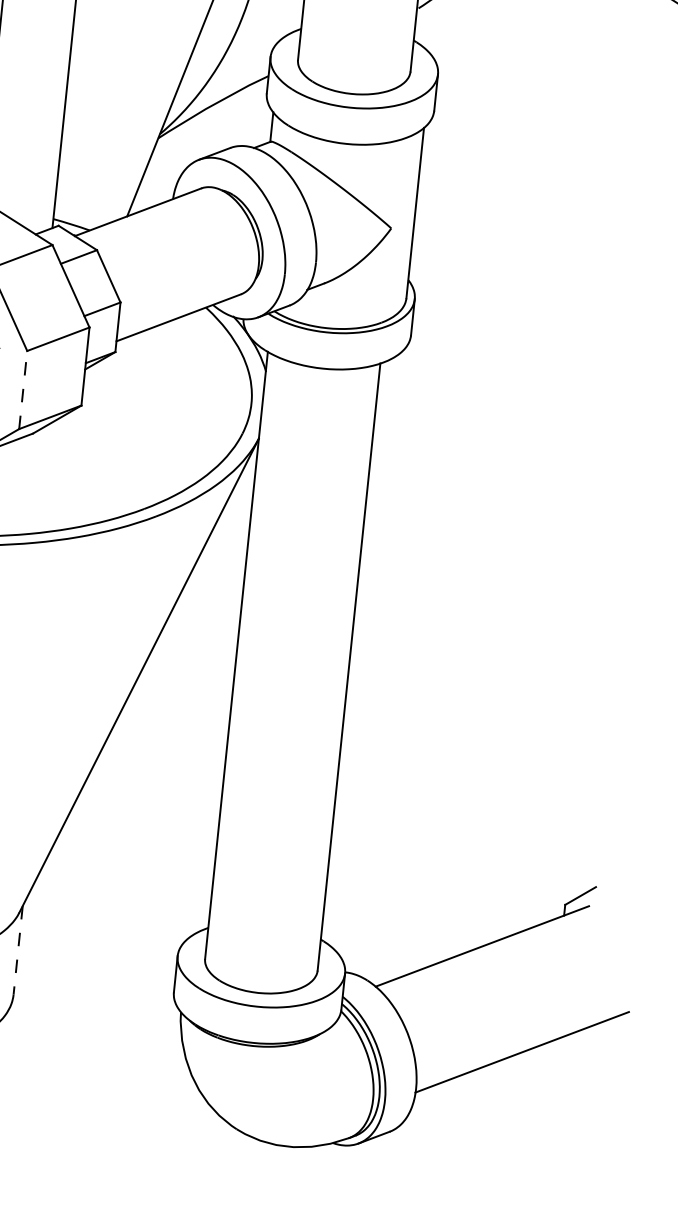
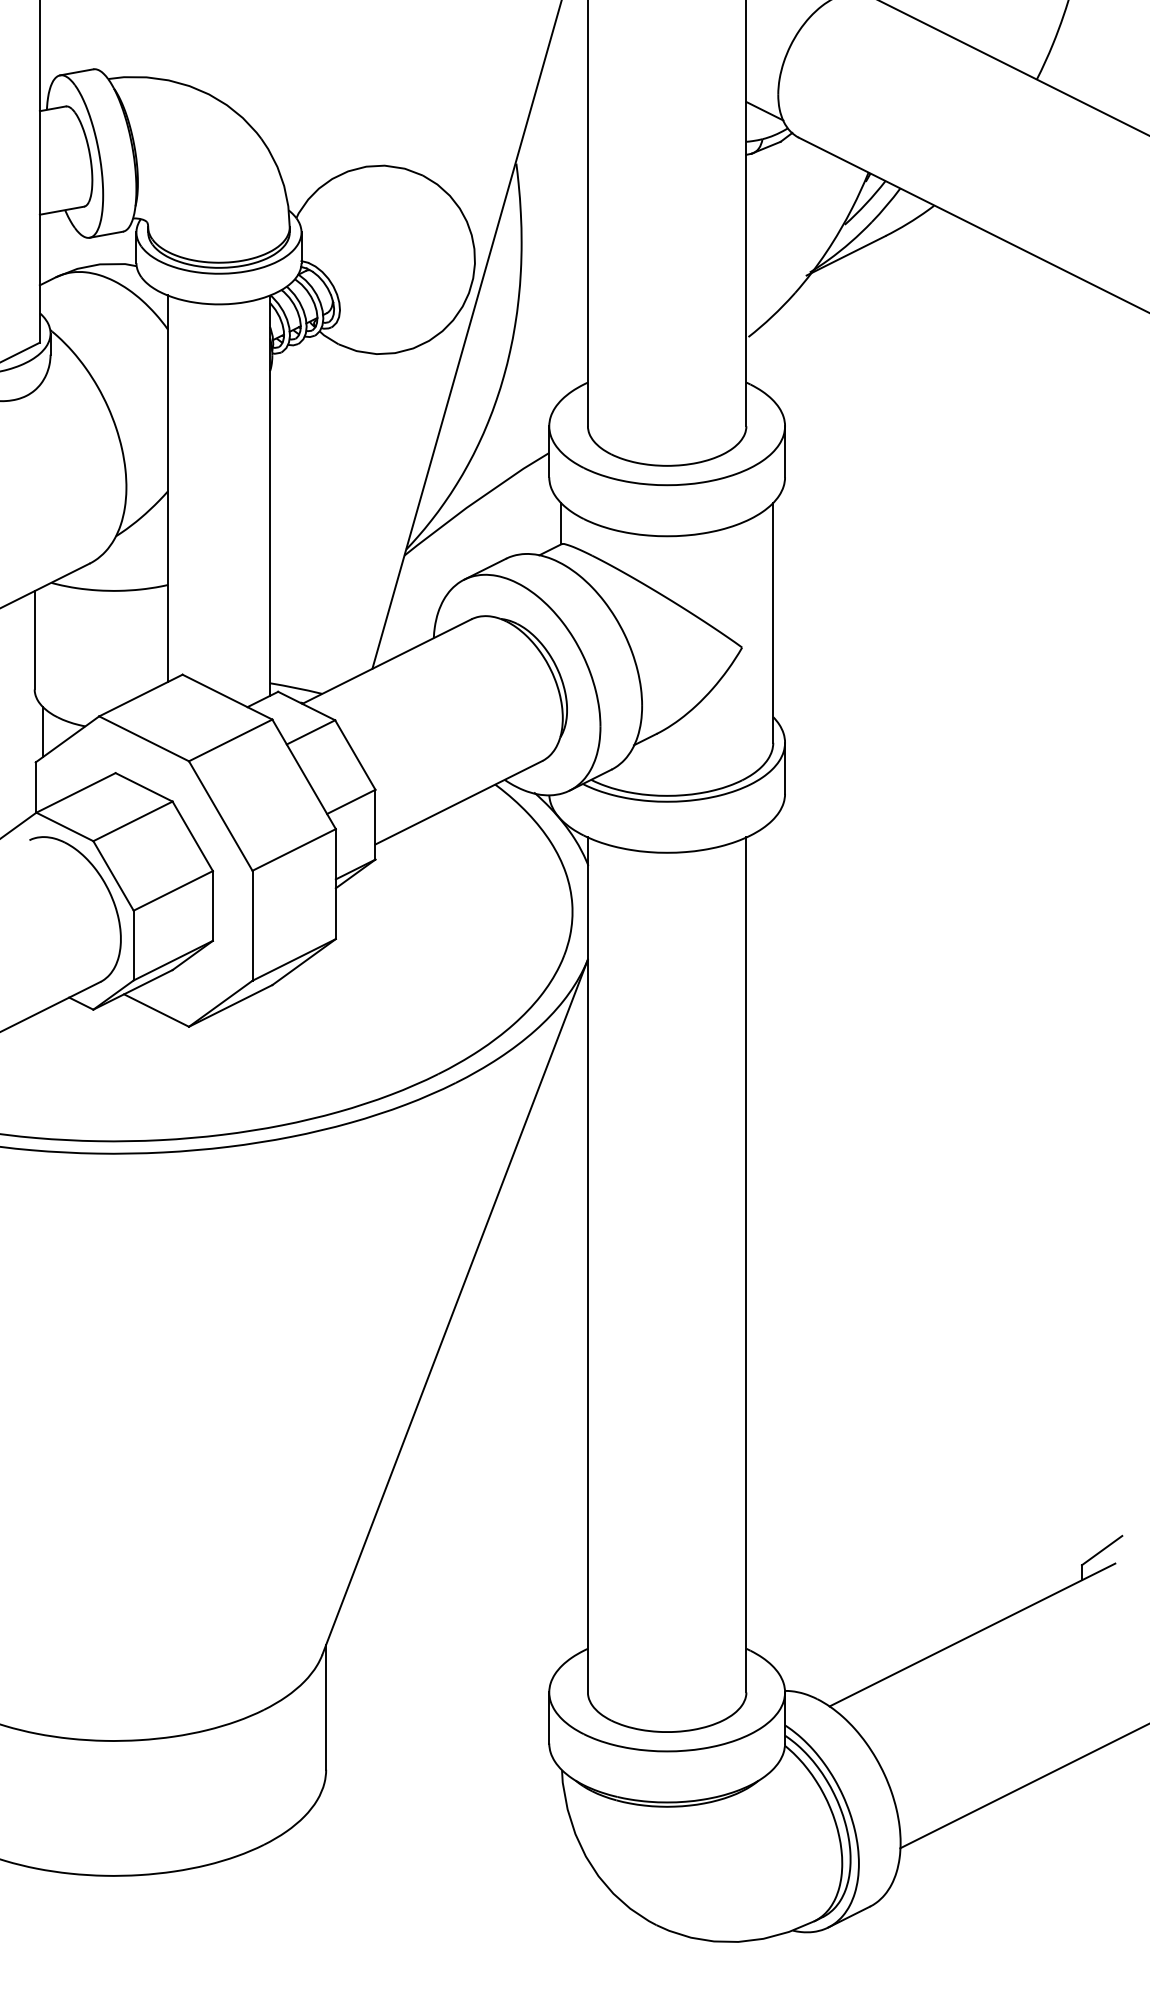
line: (23, 389) -> (252, 925), dashed -> solid
line: (18, 950) -> (326, 1707), dashed -> solid

